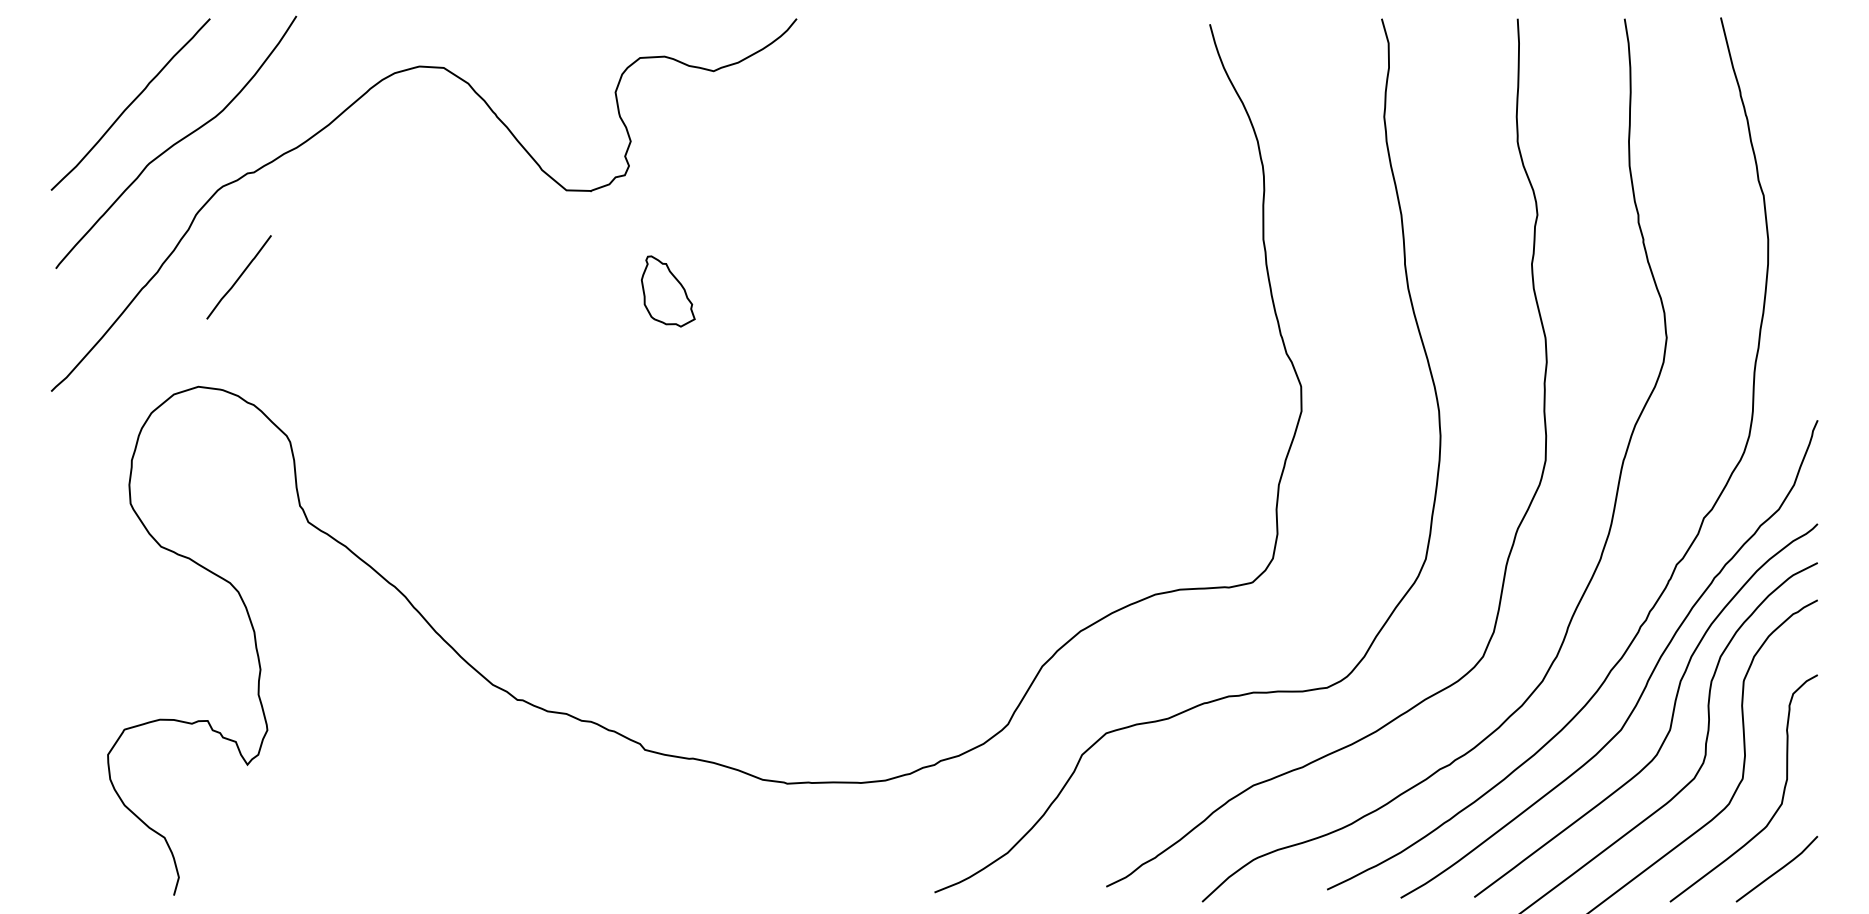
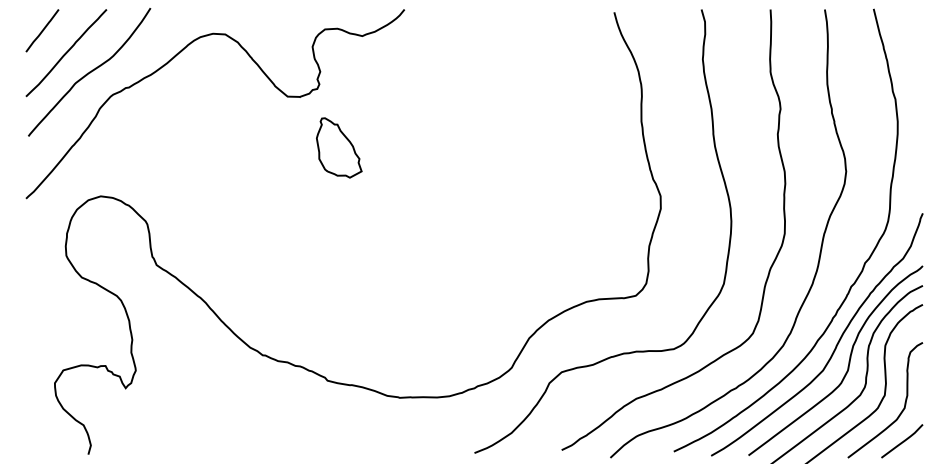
line: (239, 276) -> (42, 30), moved
part: (668, 290) -> (339, 147), size x1.67

